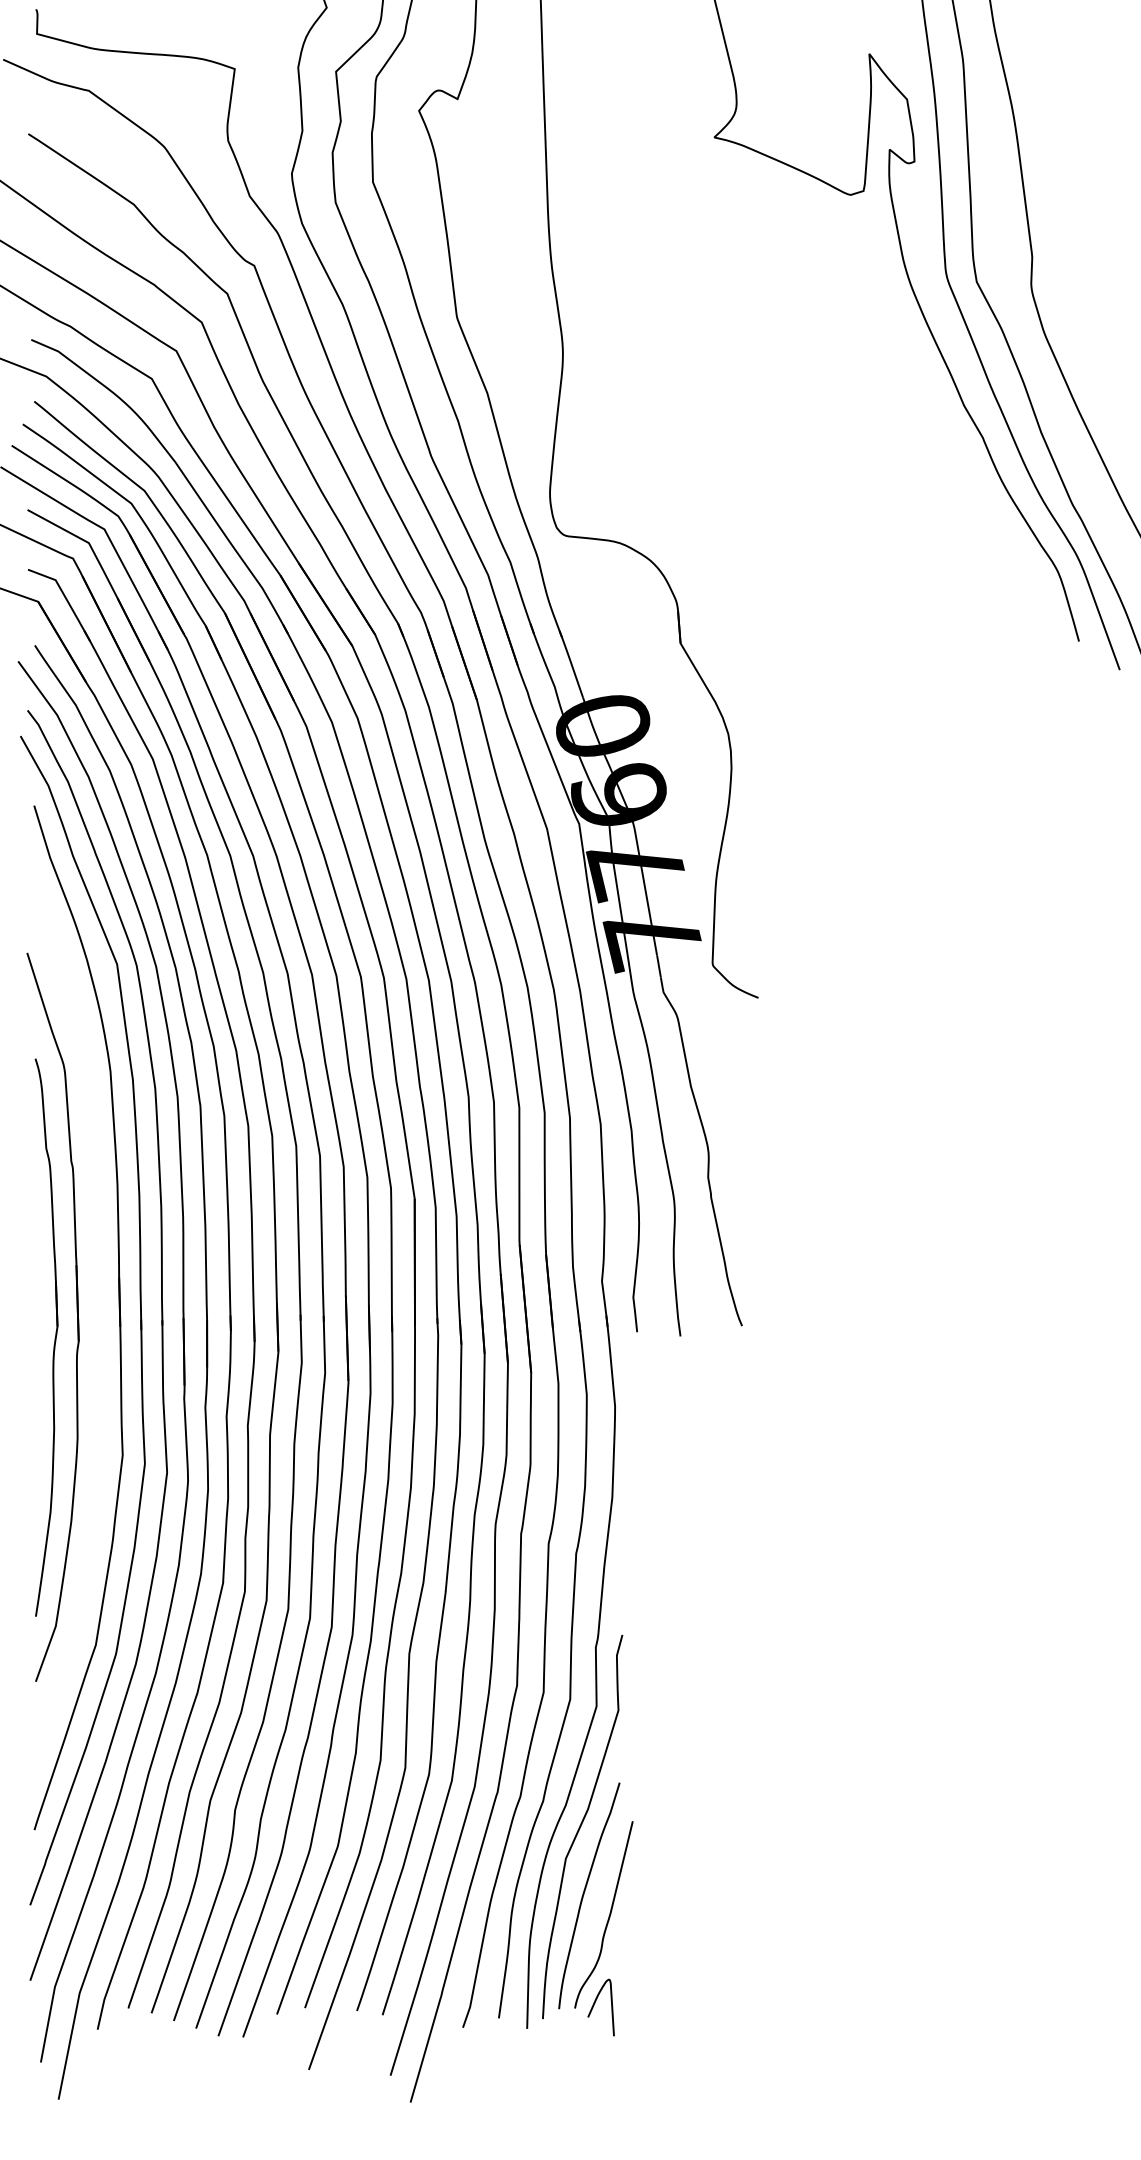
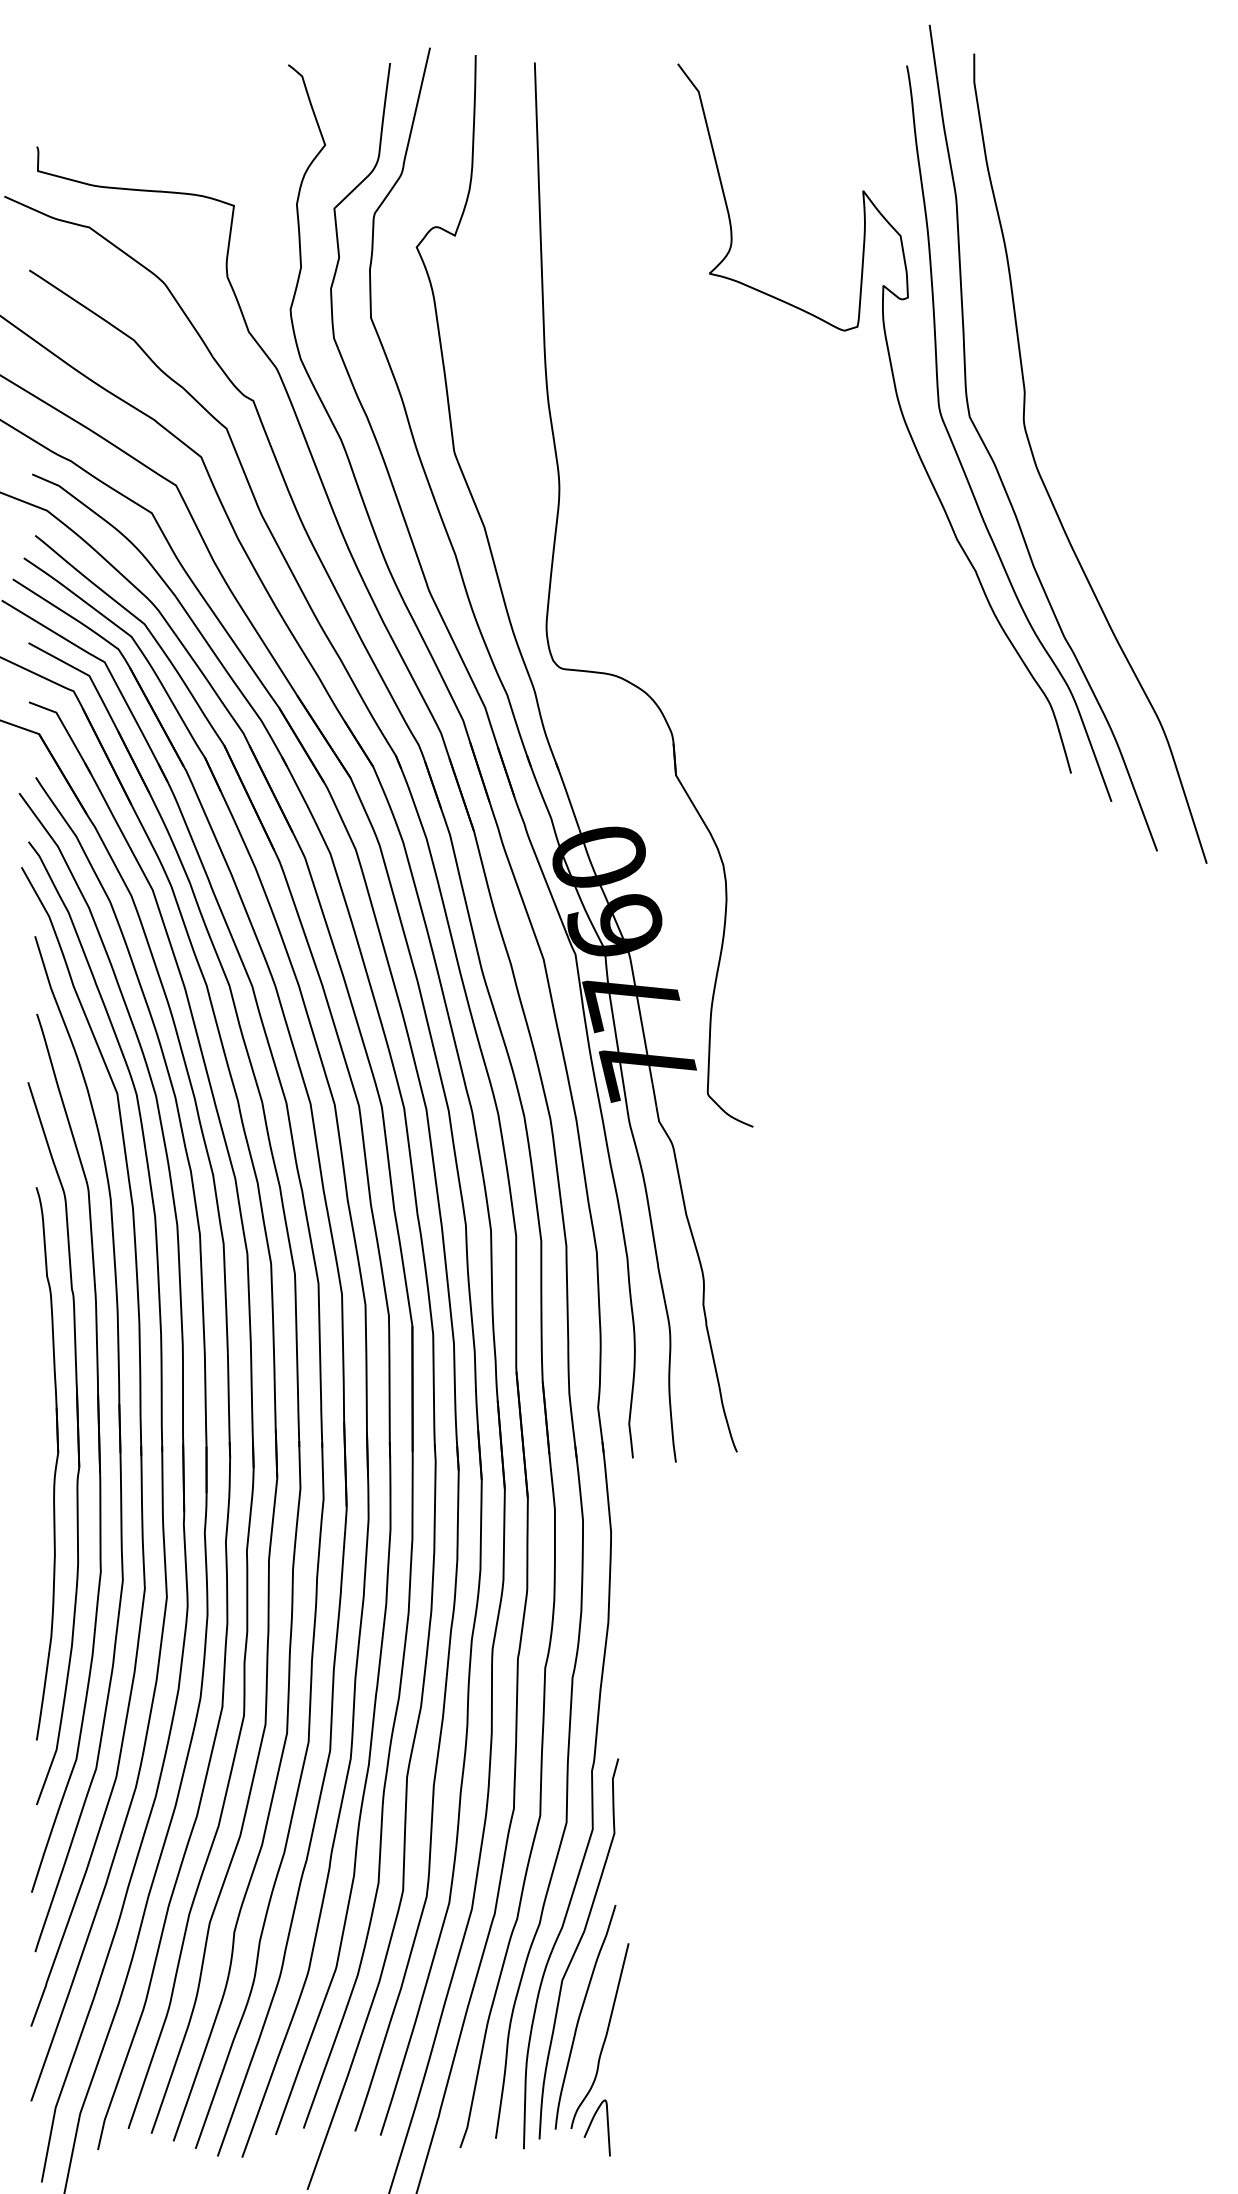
part: (98, 1326) -> (98, 1452), added

